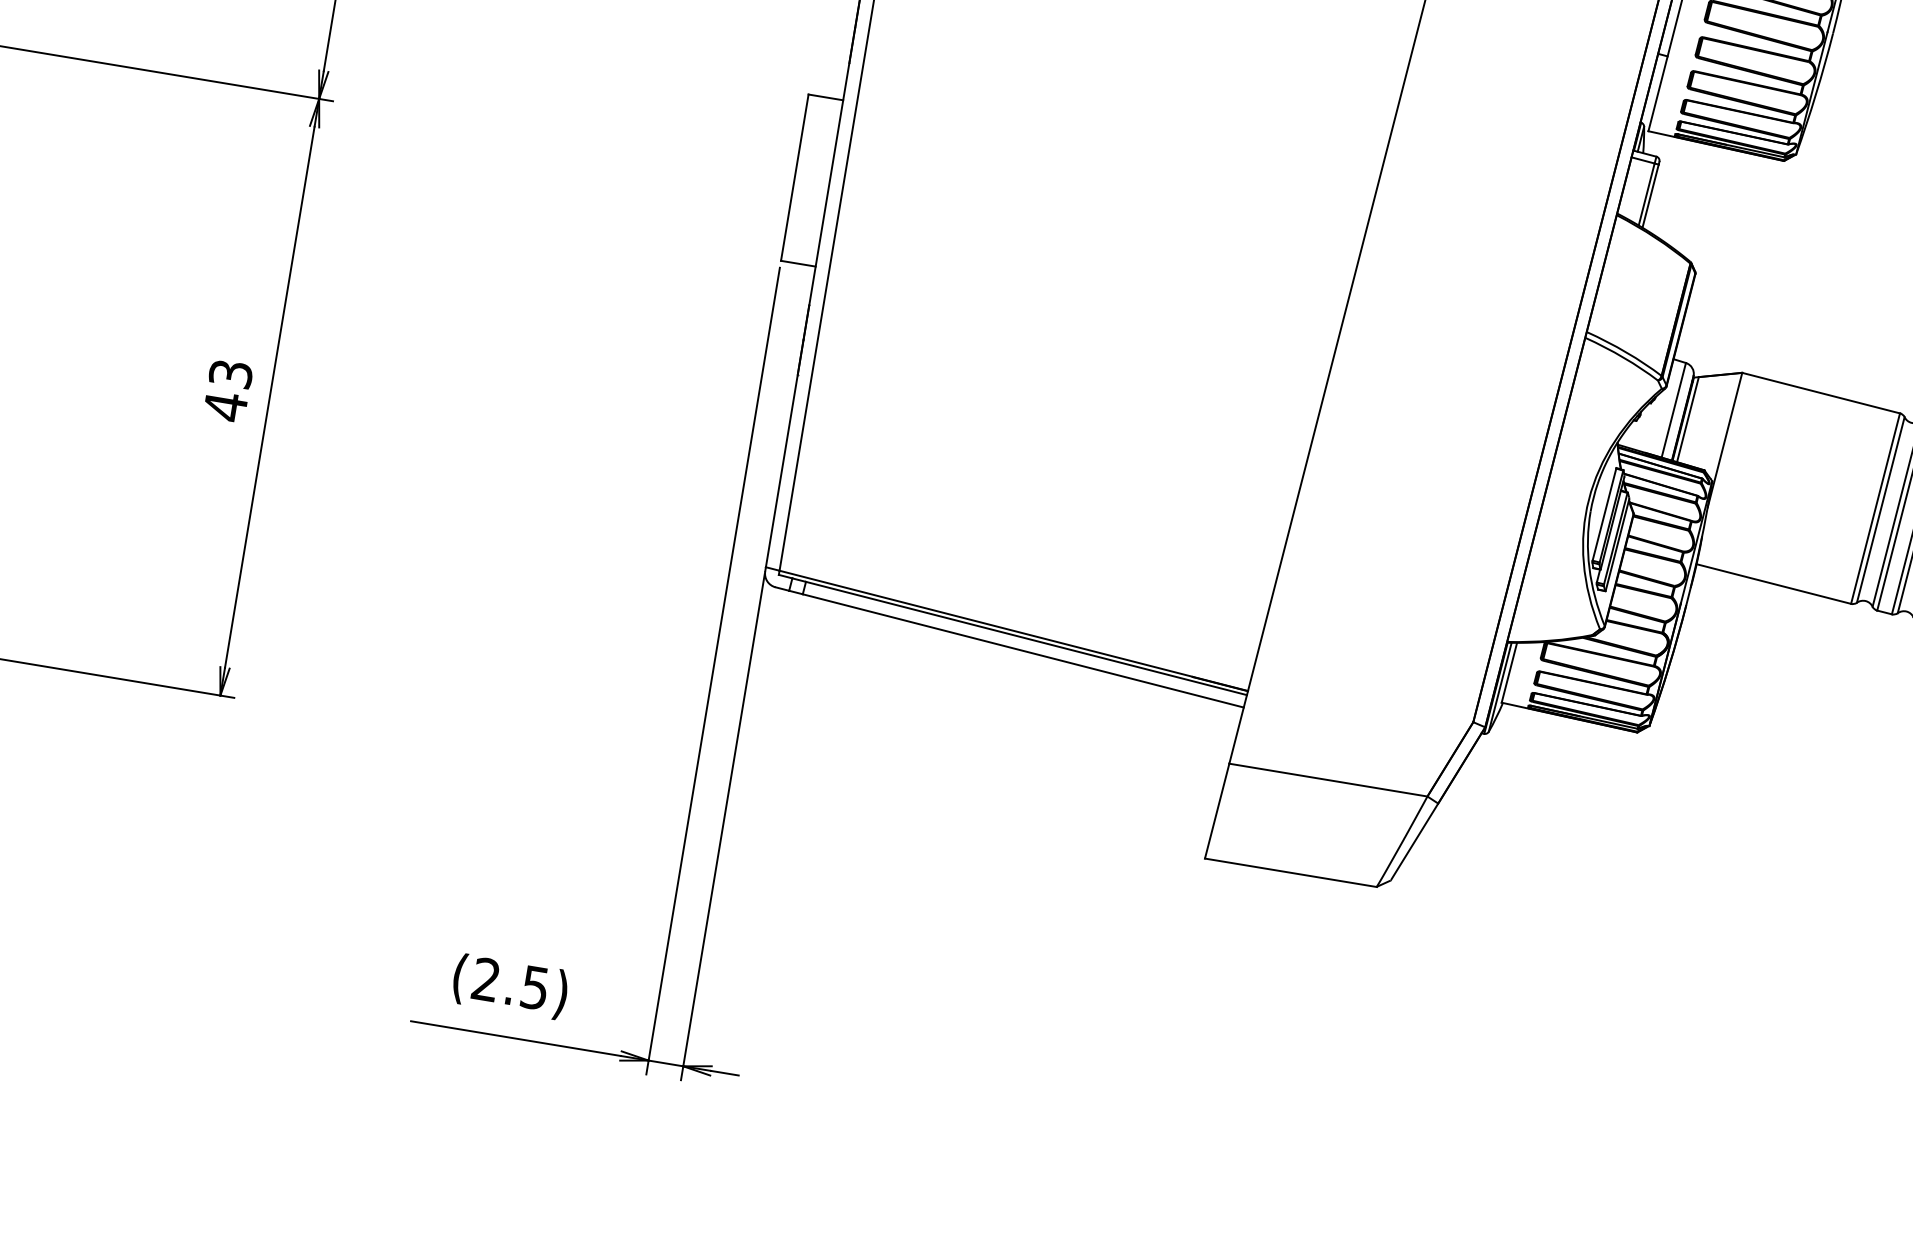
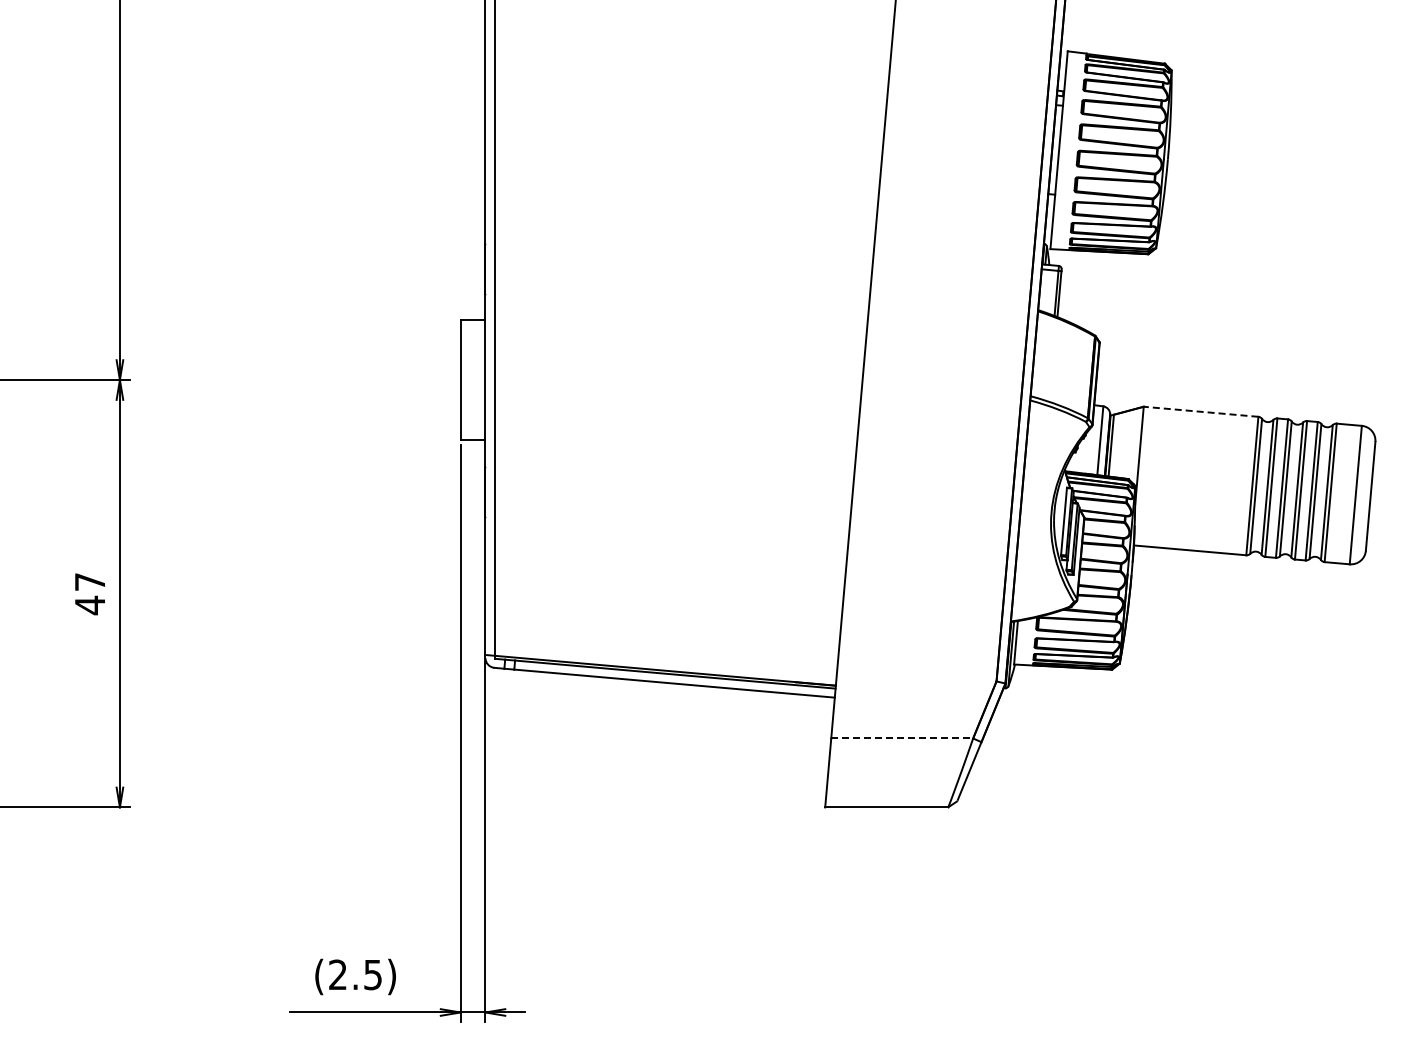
text: (230, 373) -> (89, 581), 43 -> 47
line: (1821, 392) -> (1201, 411), solid -> dashed
line: (1328, 780) -> (902, 738), solid -> dashed

